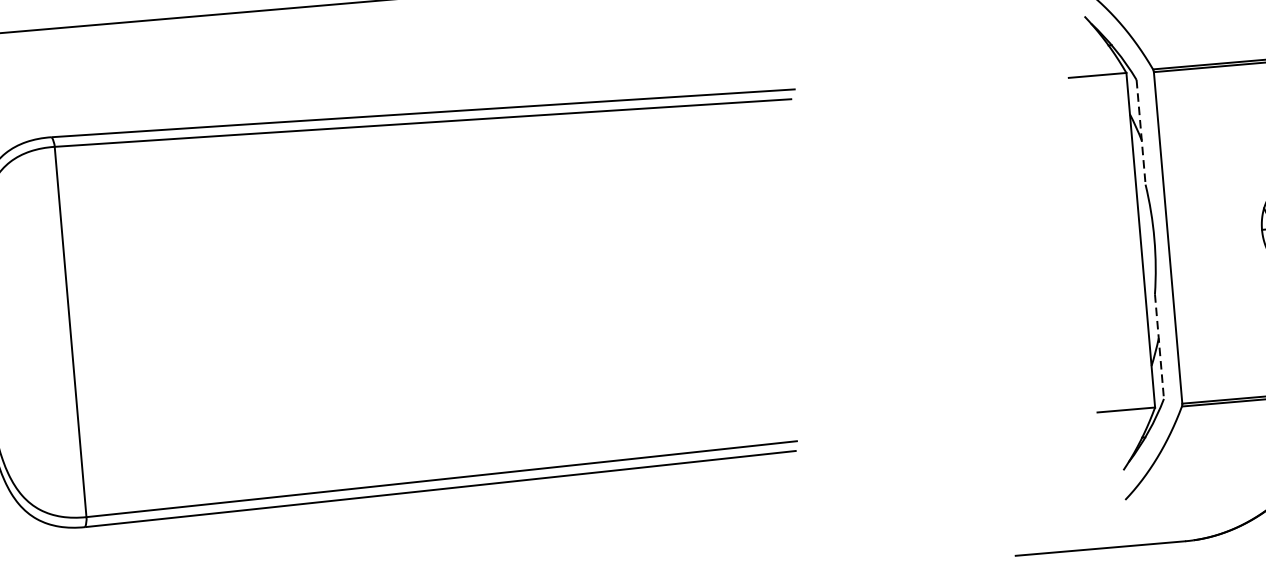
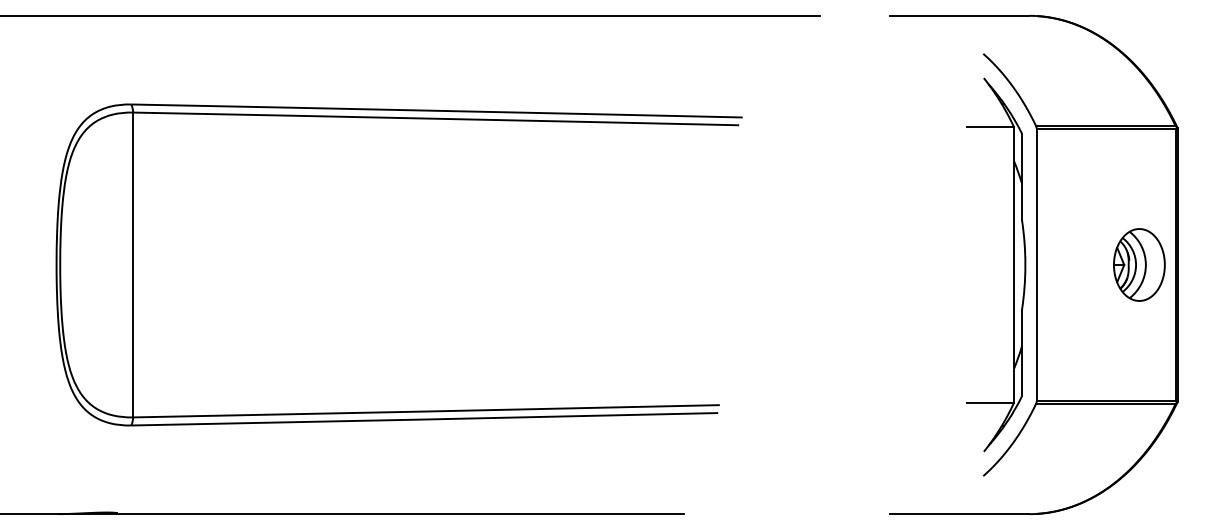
line: (1140, 133) -> (1021, 177), dashed -> solid
line: (1158, 346) -> (1021, 353), dashed -> solid

